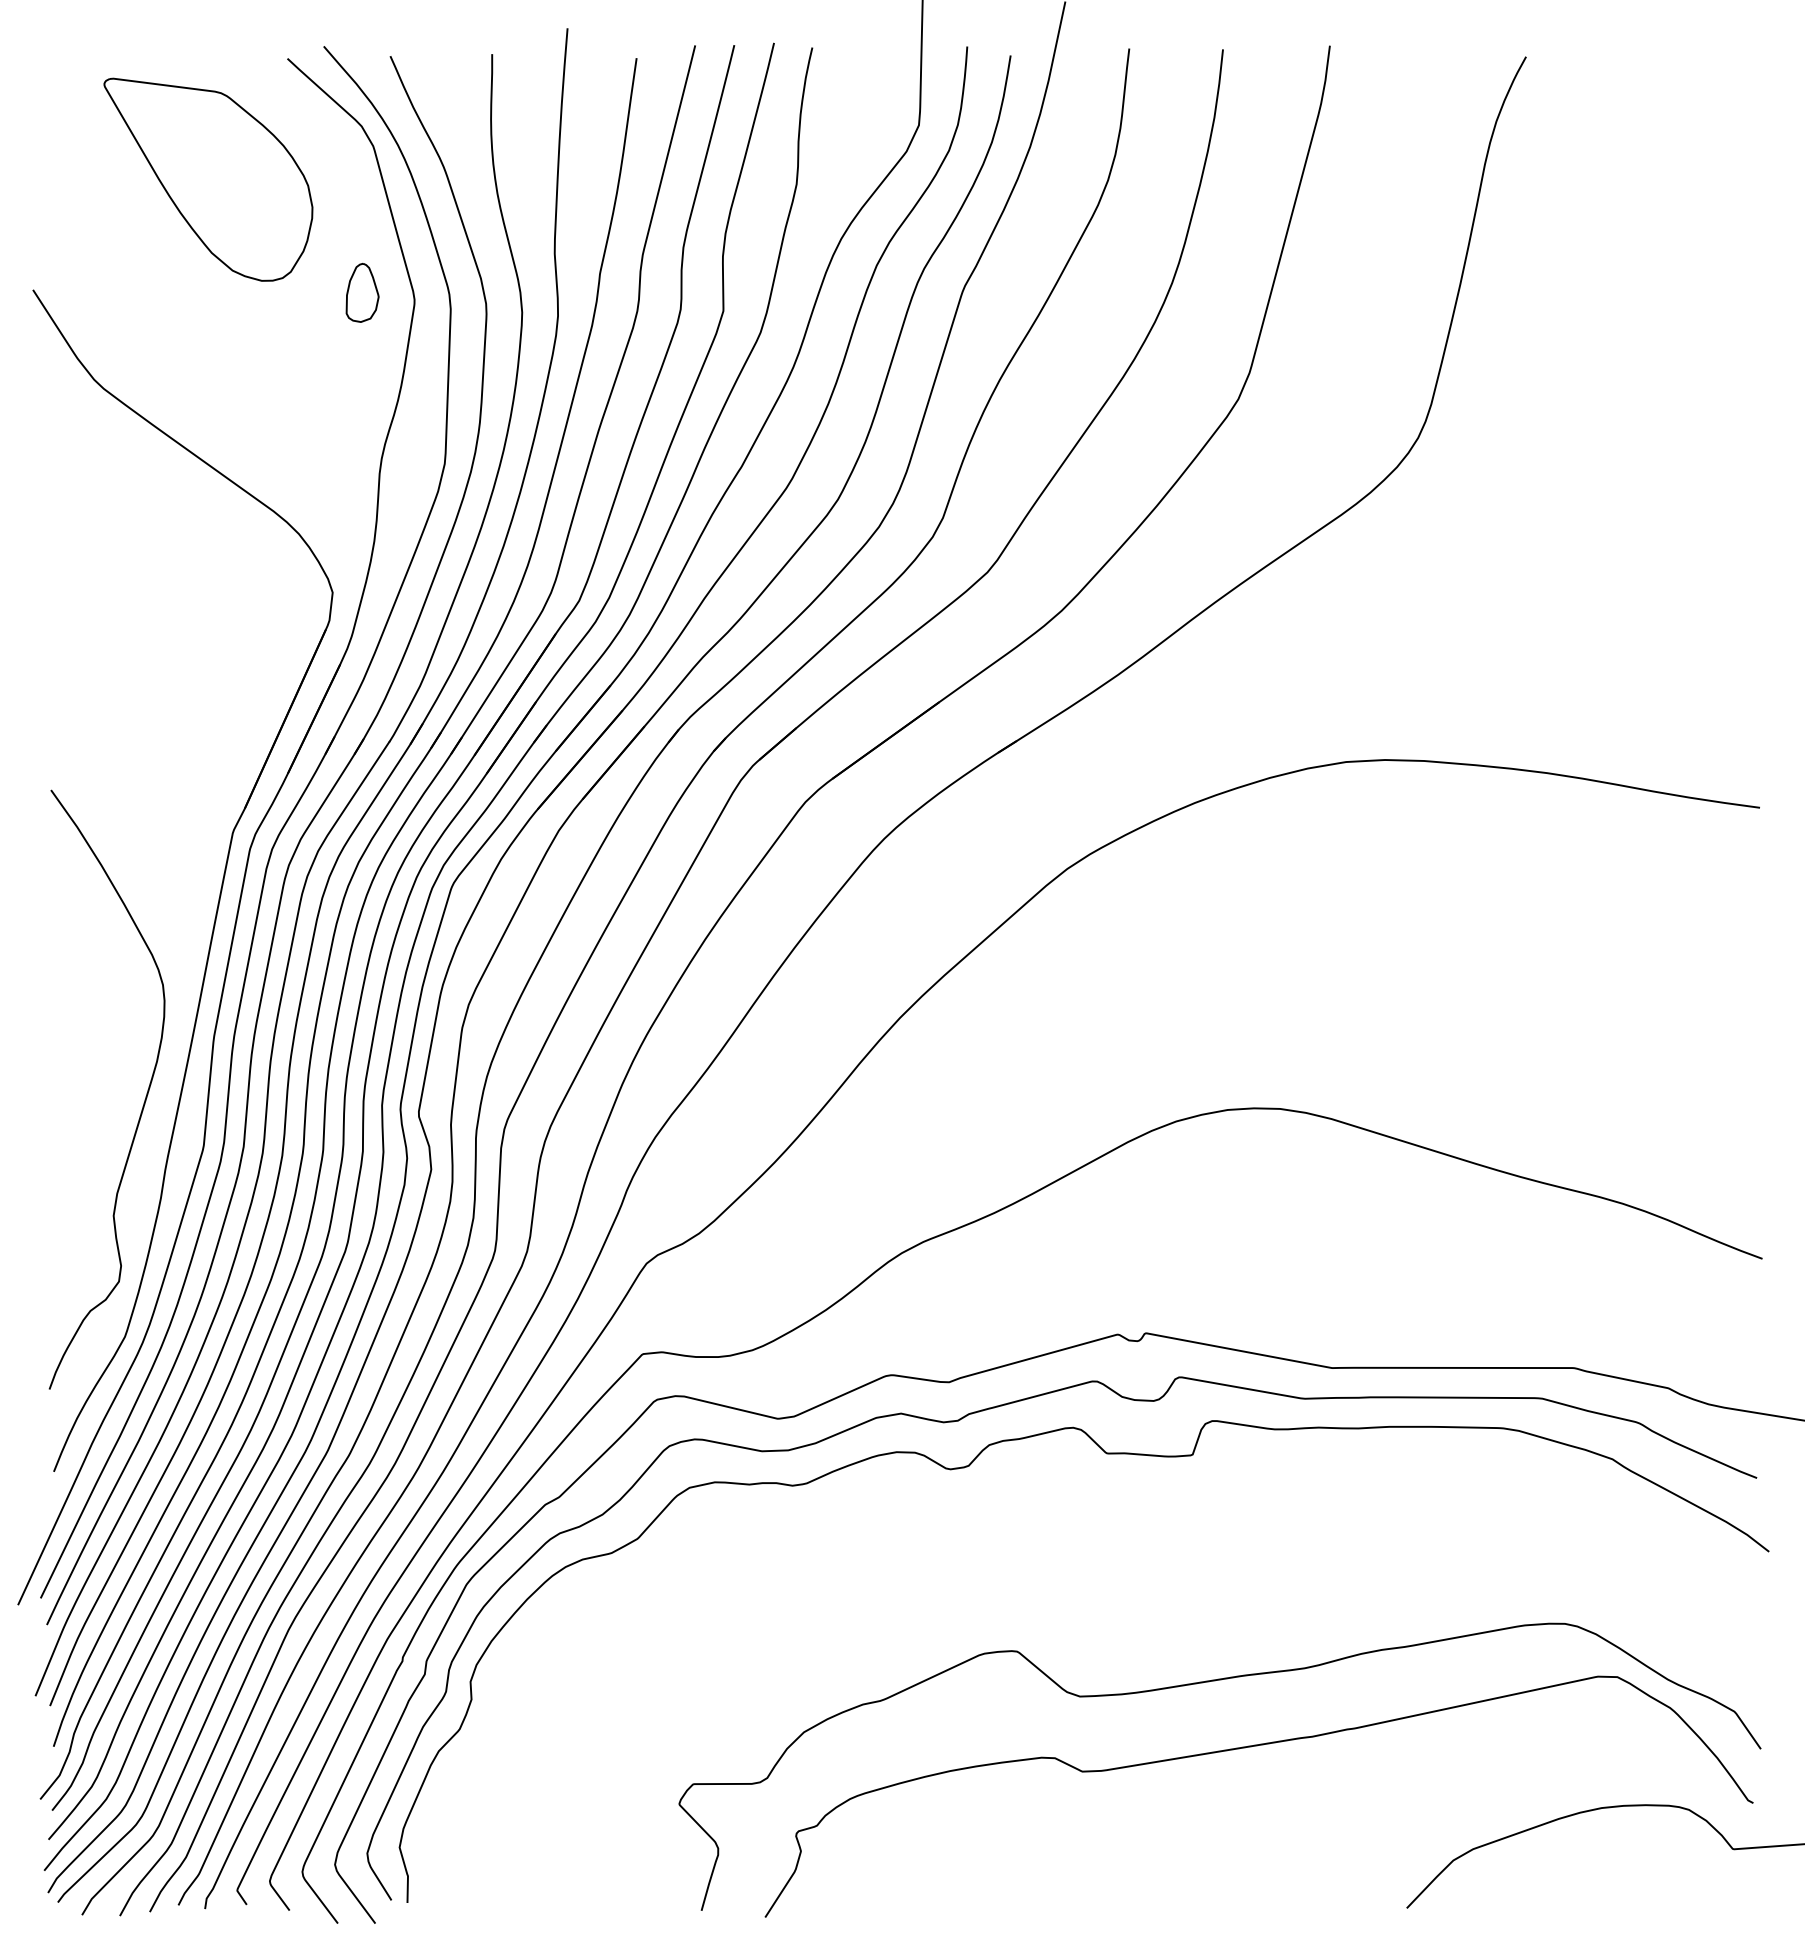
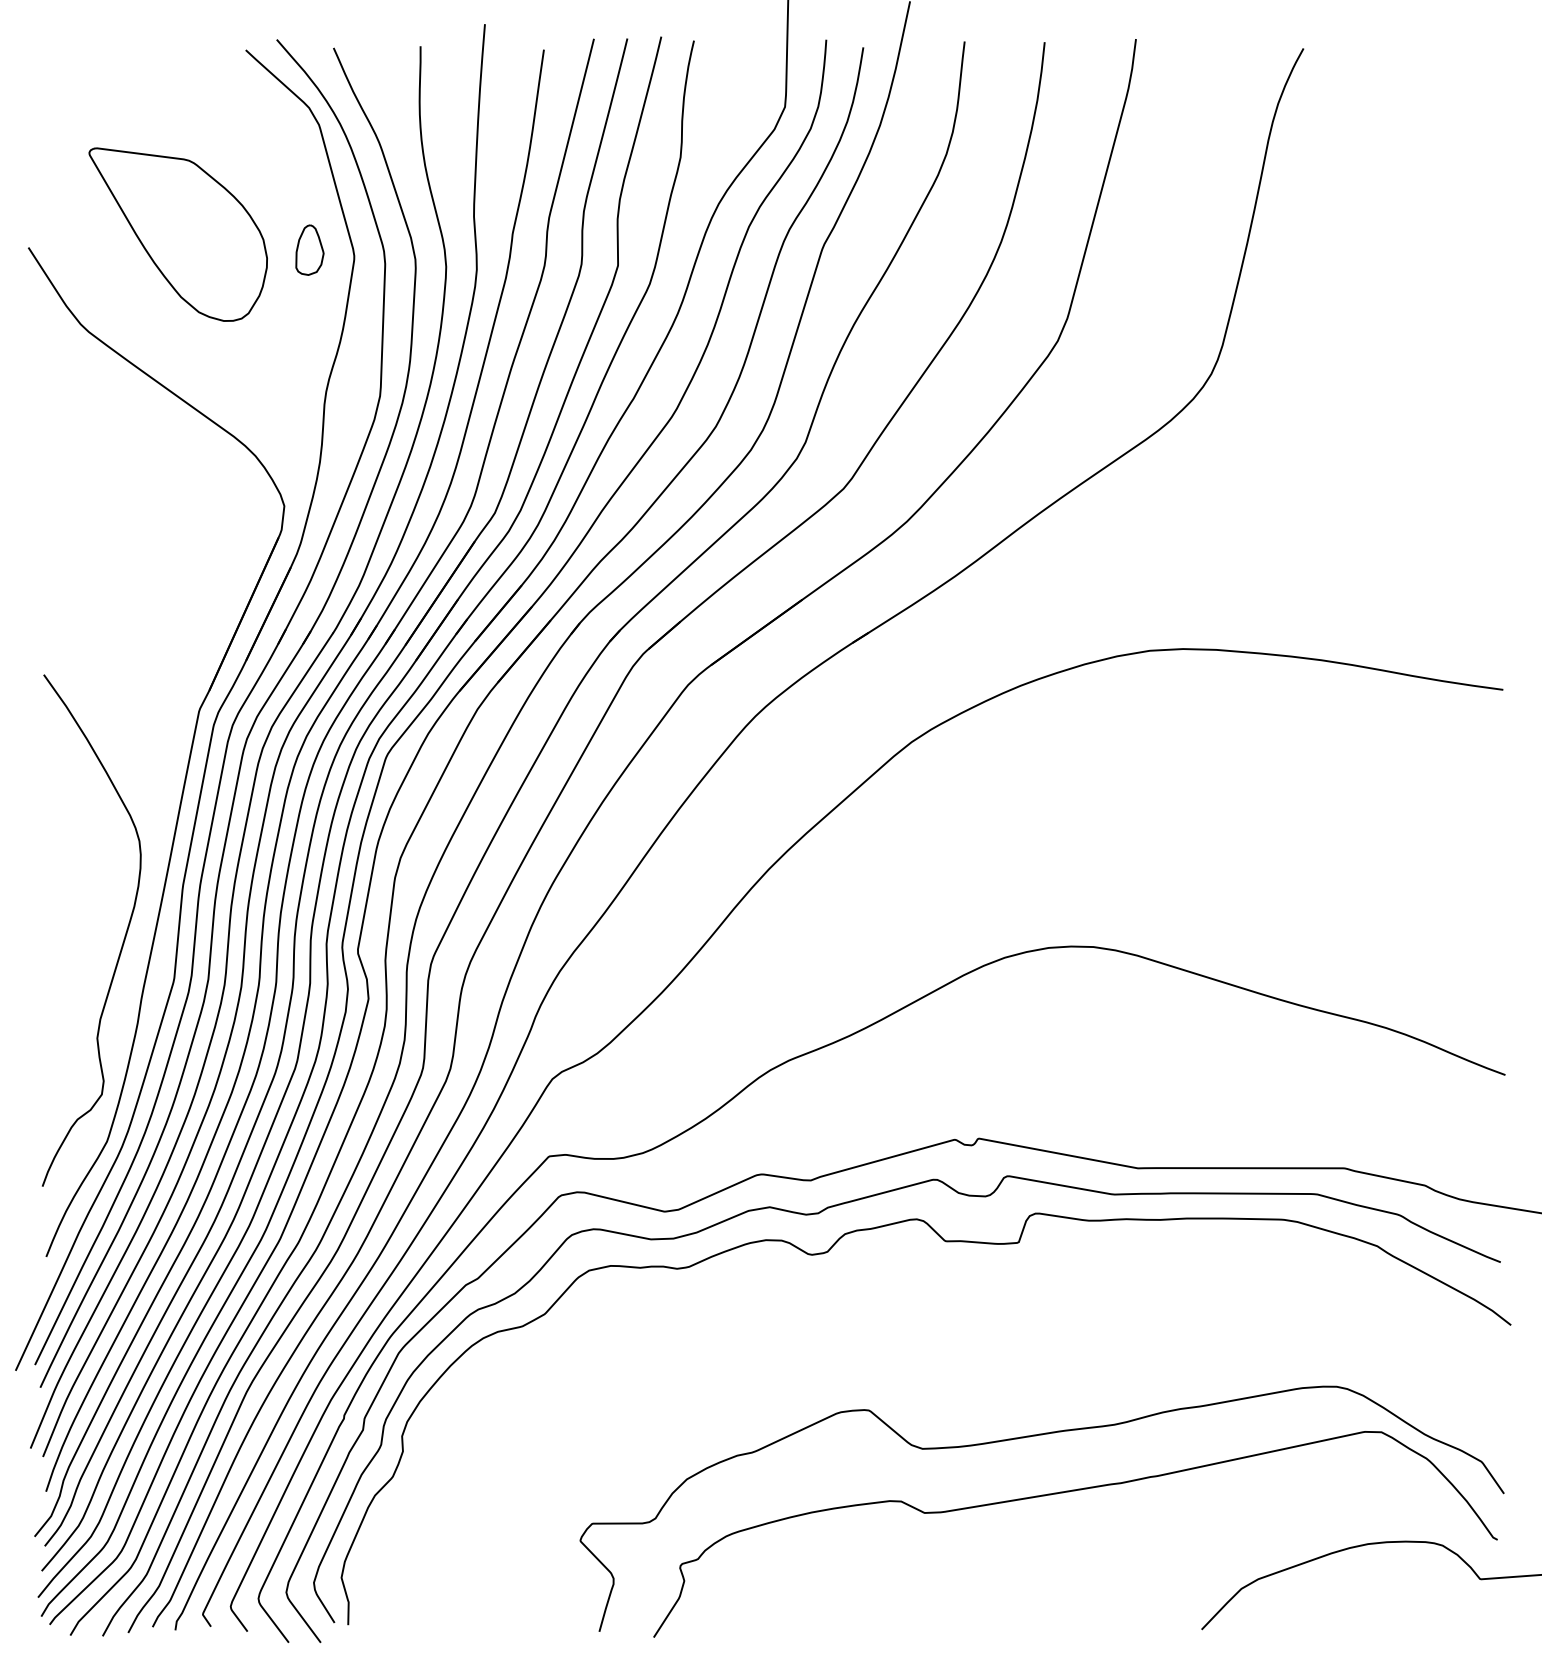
part: (208, 179) -> (178, 234), moved

